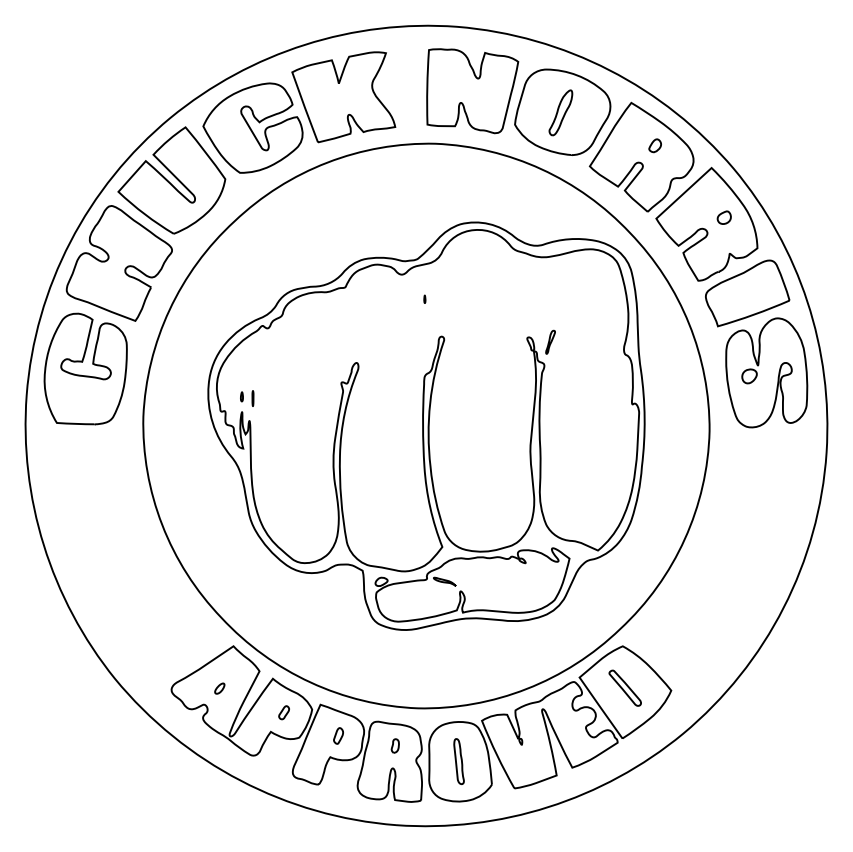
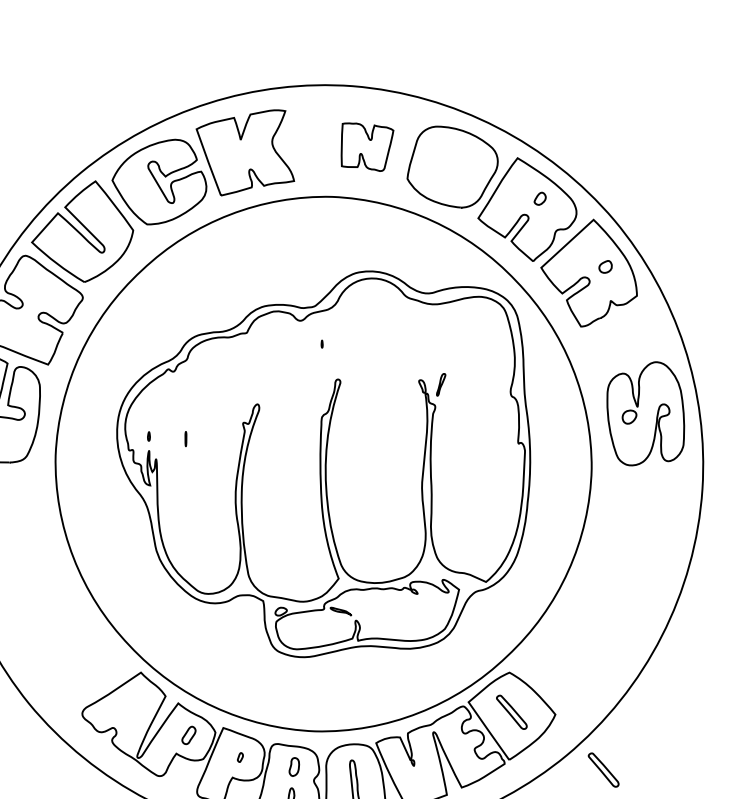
part: (472, 91) -> (367, 147), size x0.6
part: (560, 112) -> (450, 167), removed
part: (747, 293) -> (627, 338), removed
line: (252, 398) -> (185, 438), moved
part: (219, 688) -> (127, 712), removed
part: (283, 712) -> (188, 735), size x1.4
part: (338, 735) -> (240, 757), size x0.6
part: (394, 745) -> (293, 766), size x1.4
part: (721, 748) -> (602, 769), added

